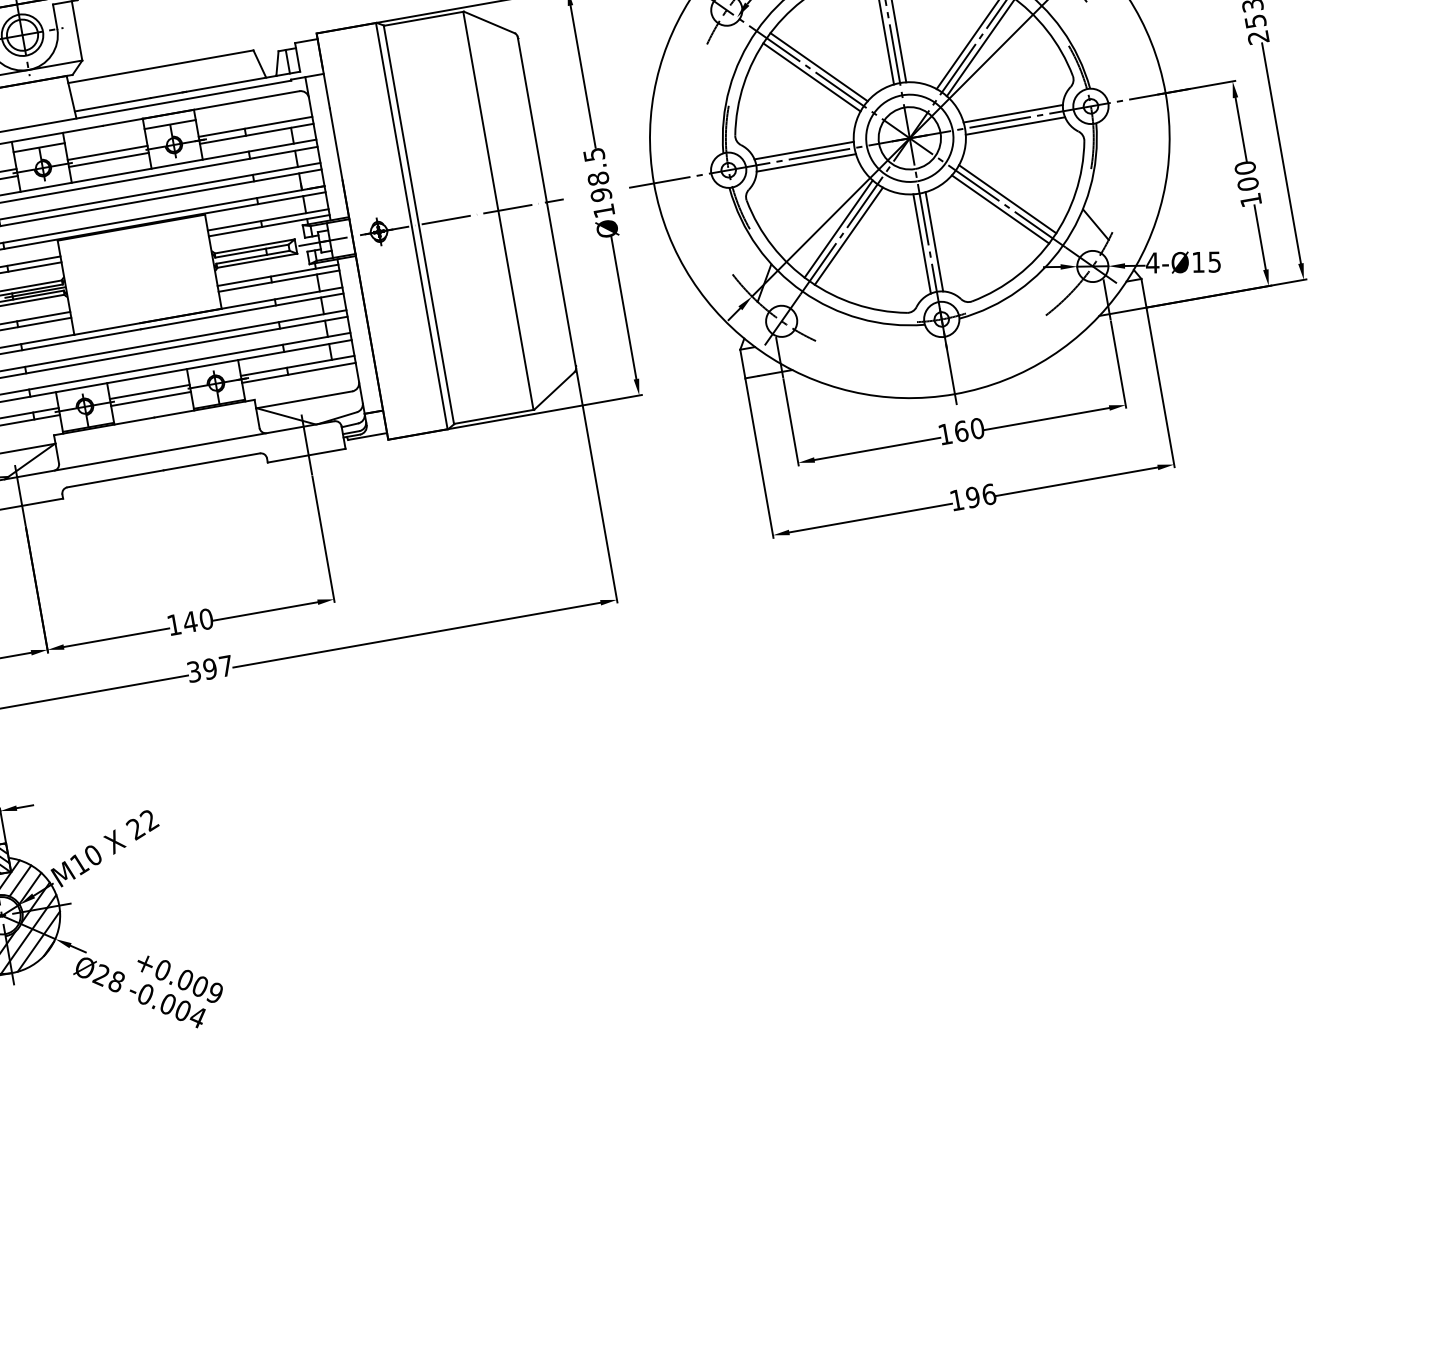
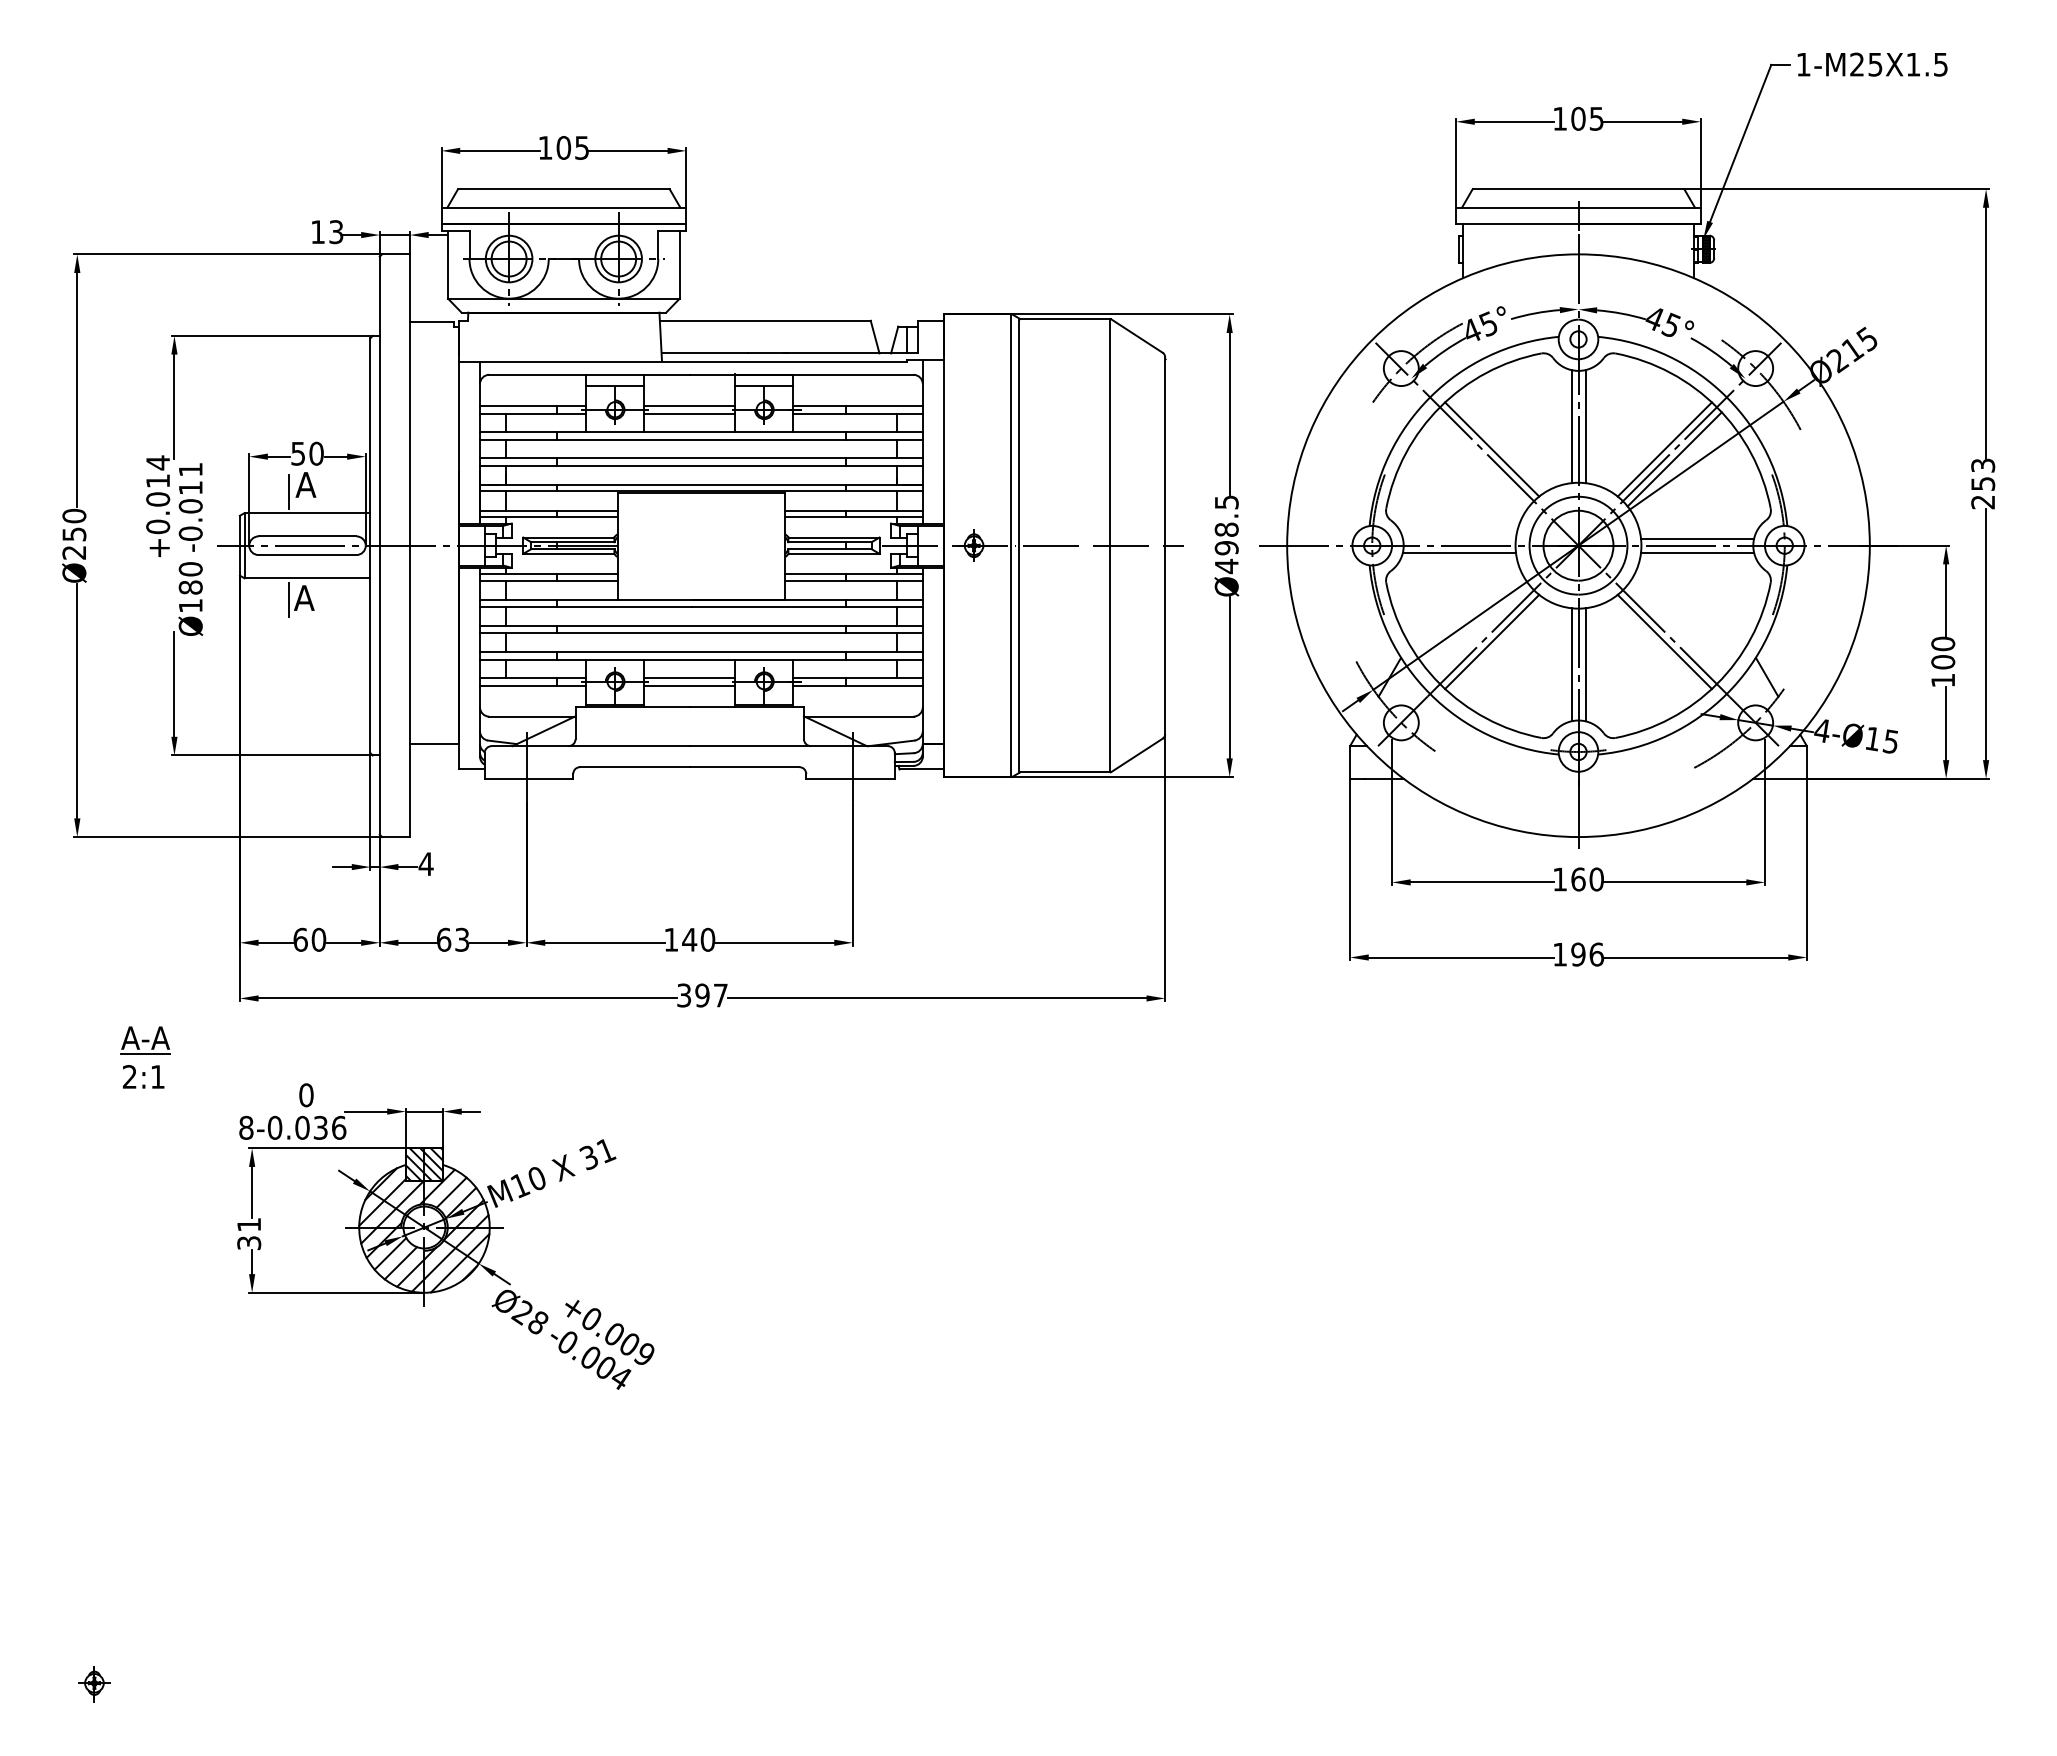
line: (812, 77) -> (1482, 459), removed
line: (803, 150) -> (1458, 538), removed
line: (1007, 199) -> (1674, 632), removed
text: (603, 211) -> (1226, 566), Ø198.5 -> Ø498.5
line: (838, 229) -> (1482, 632), removed
text: (142, 824) -> (597, 1154), 22 -> 31

